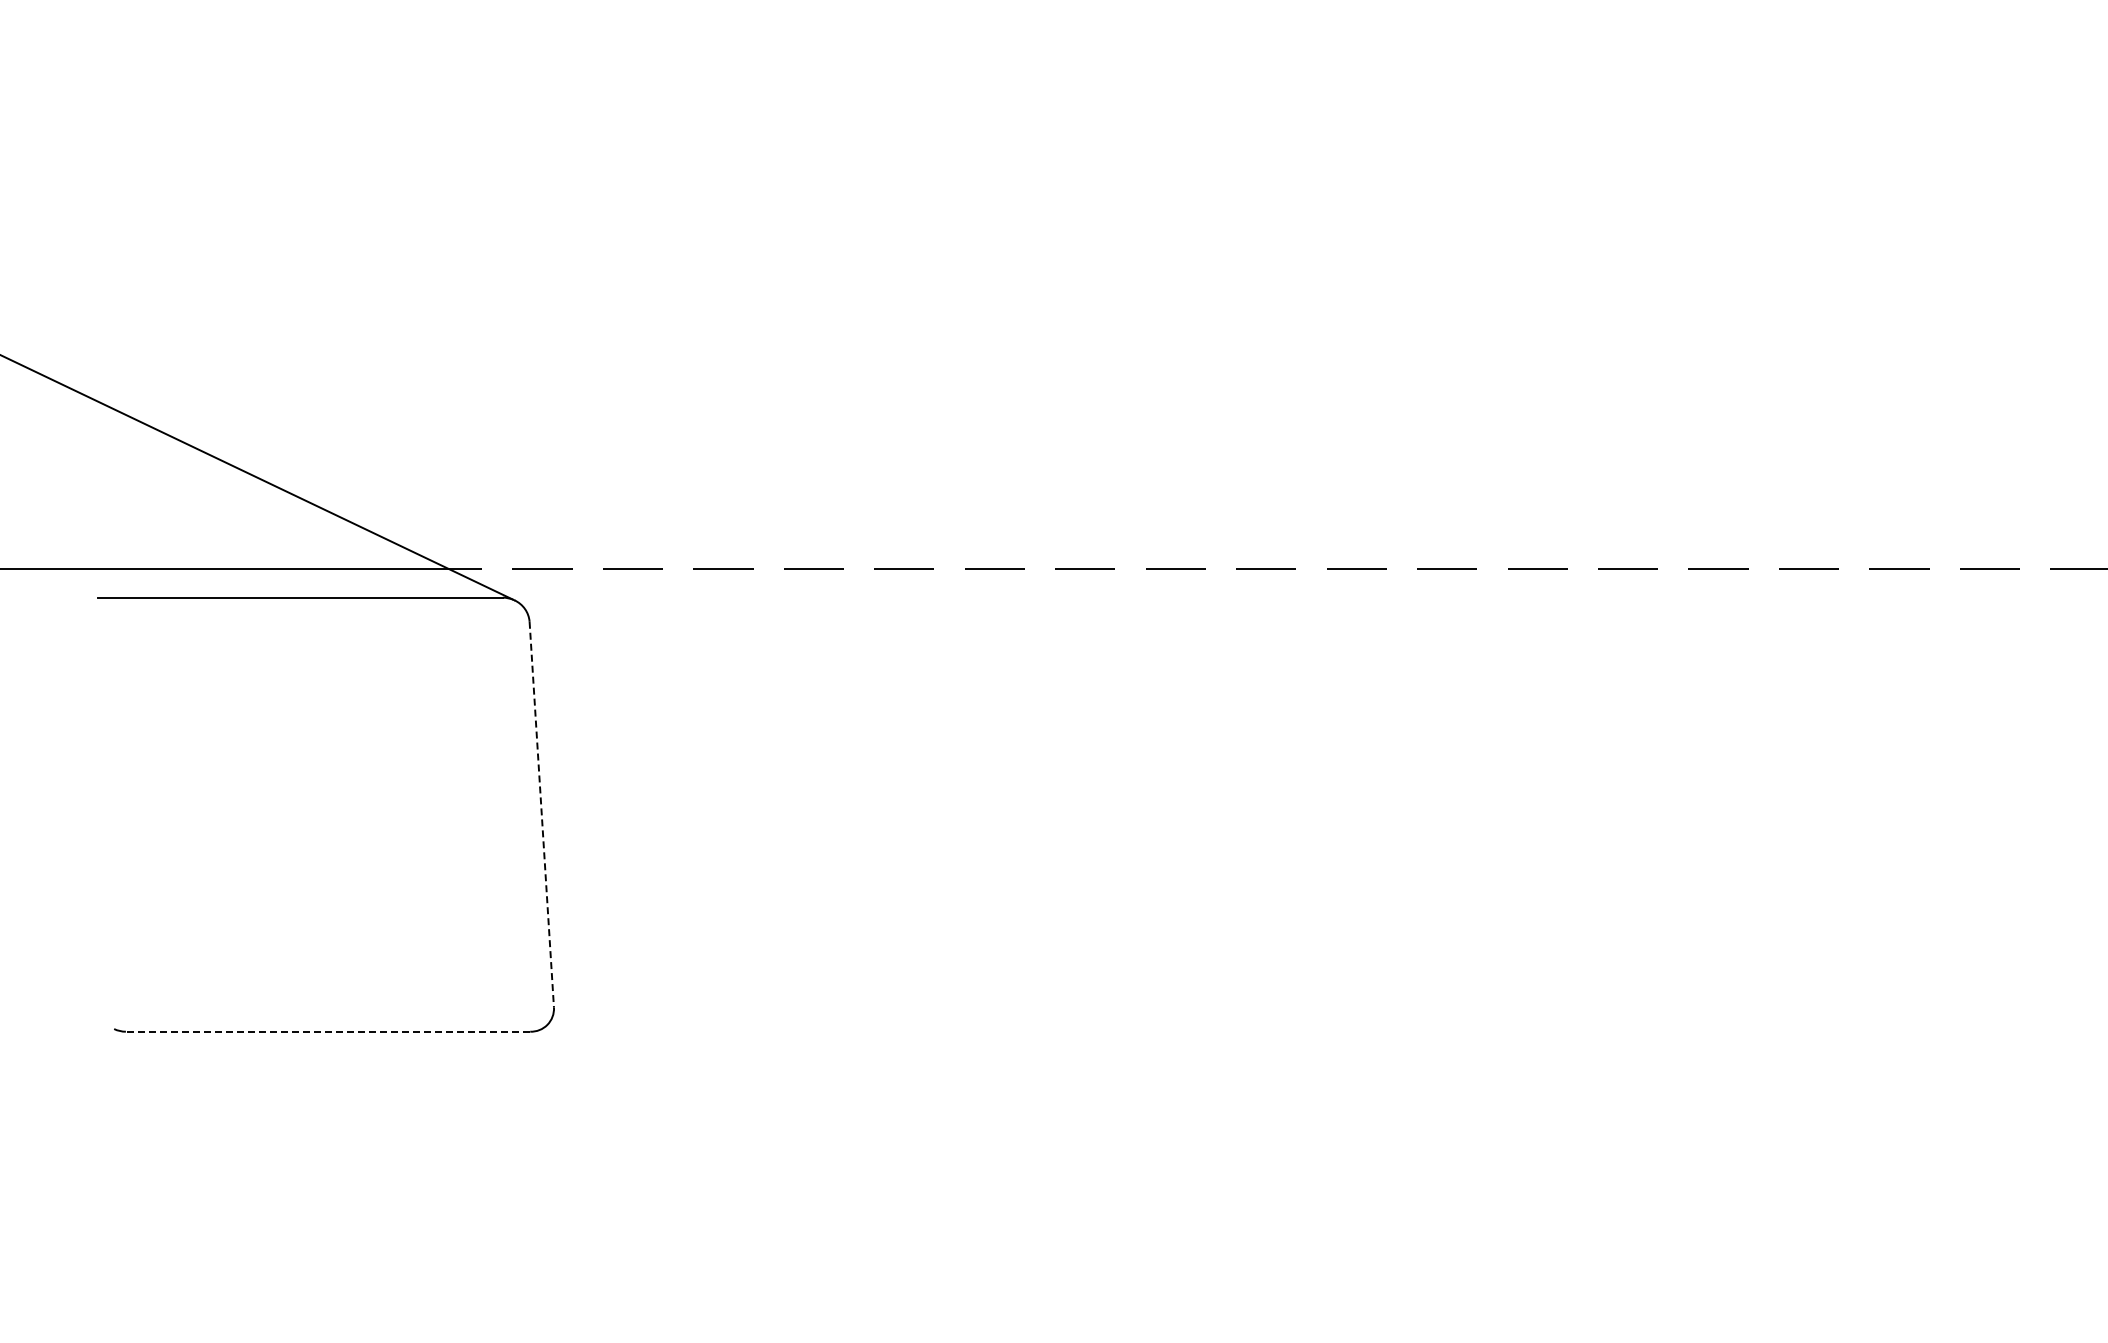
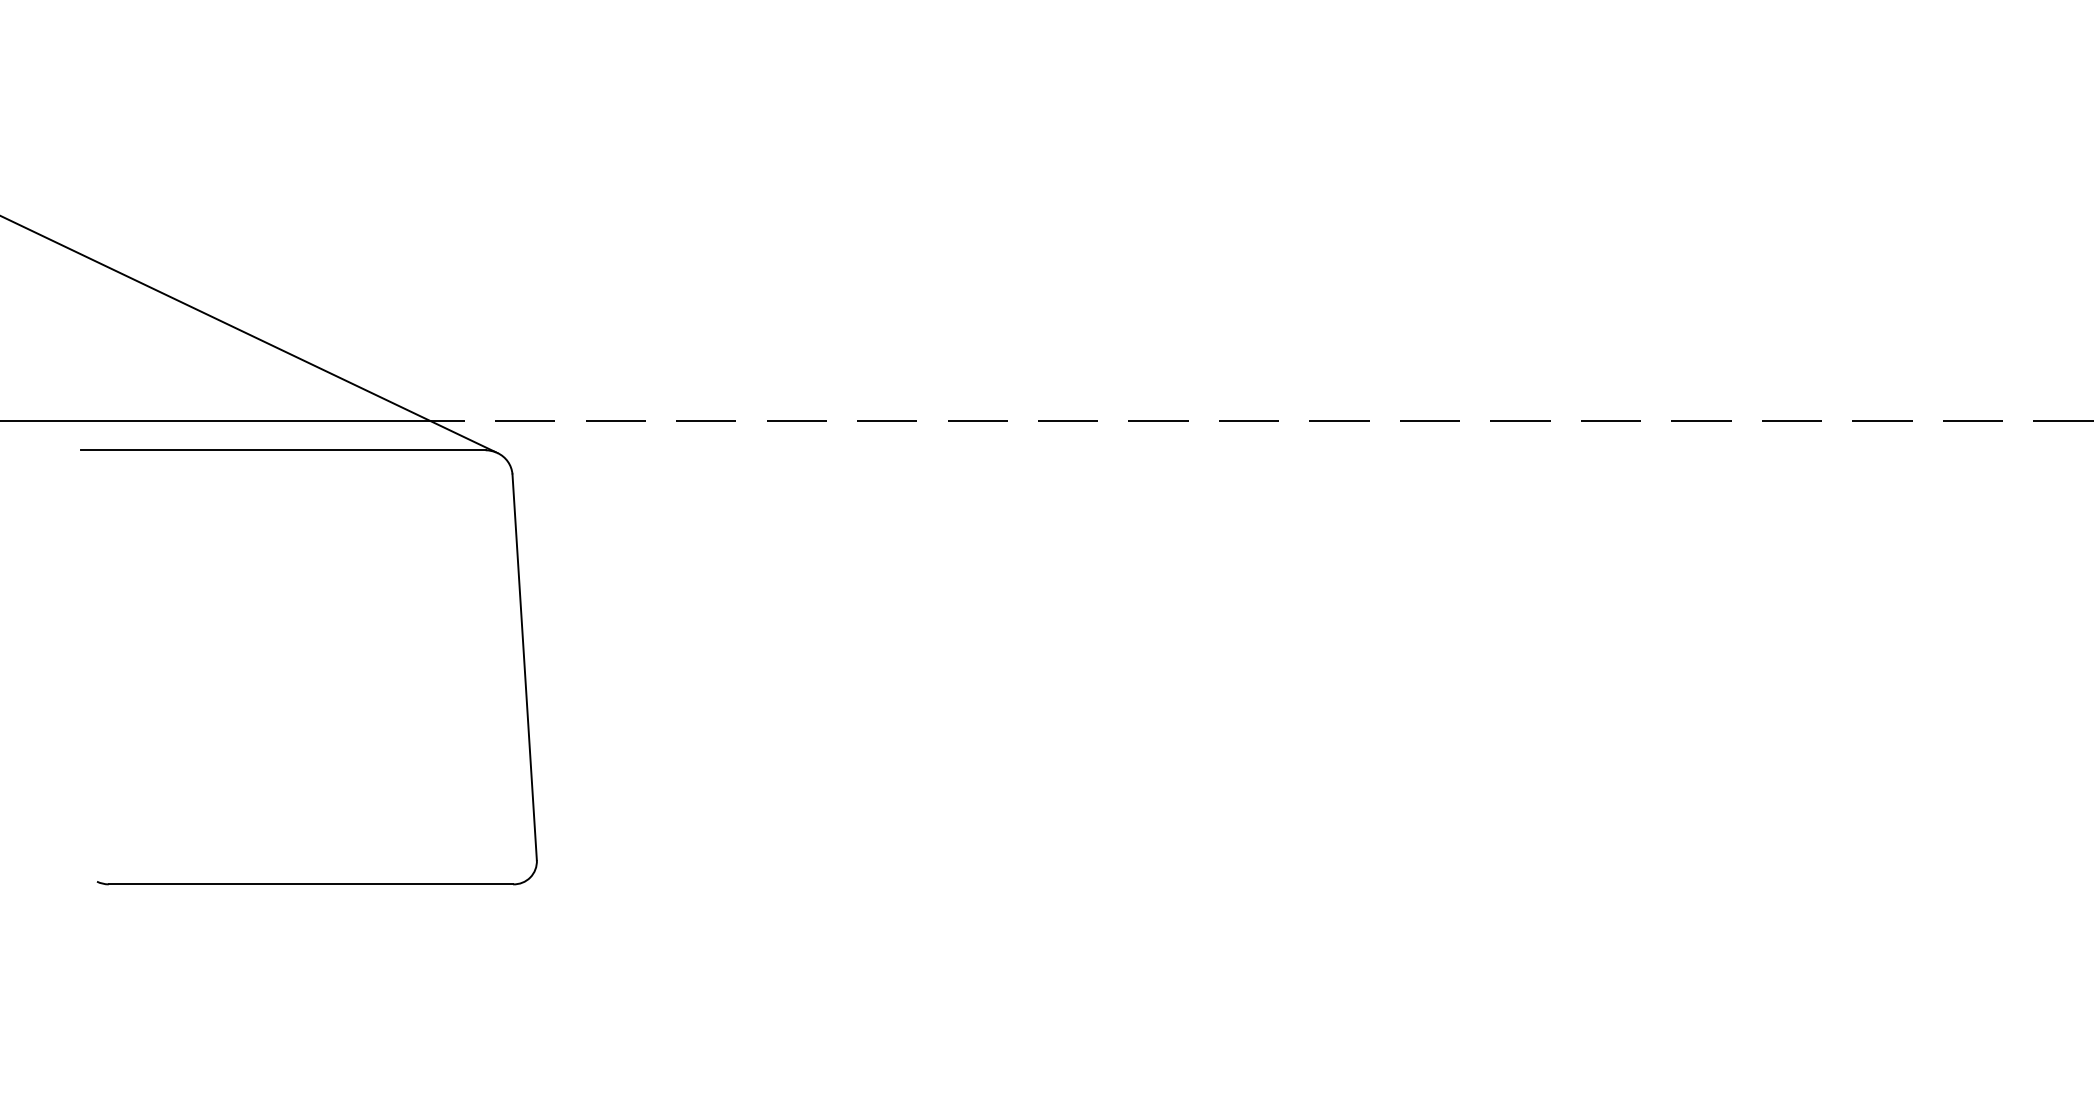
line: (541, 815) -> (524, 668), dashed -> solid
line: (327, 1031) -> (310, 884), dashed -> solid

